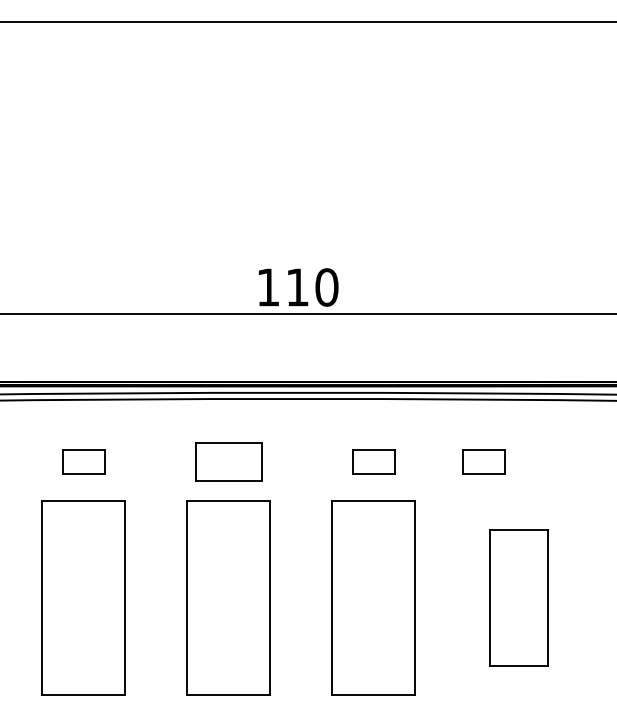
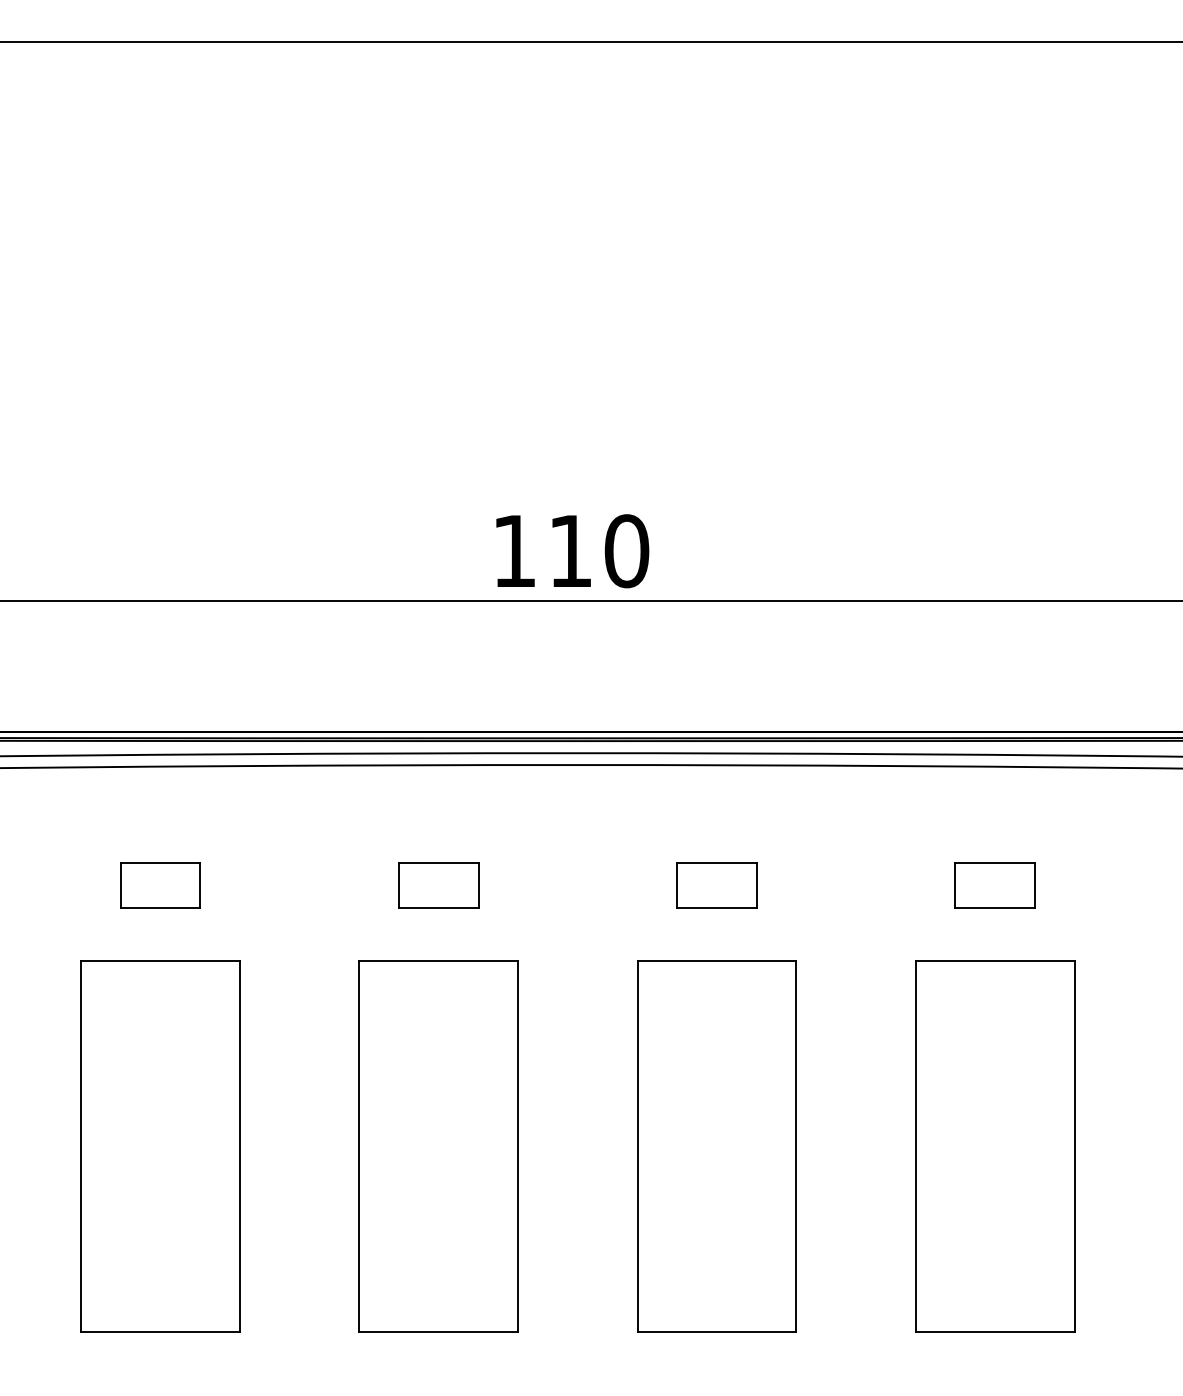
part: (228, 461) -> (438, 885), size x0.62
part: (483, 461) -> (994, 885), moved
part: (518, 597) -> (994, 1145), size x1.43

